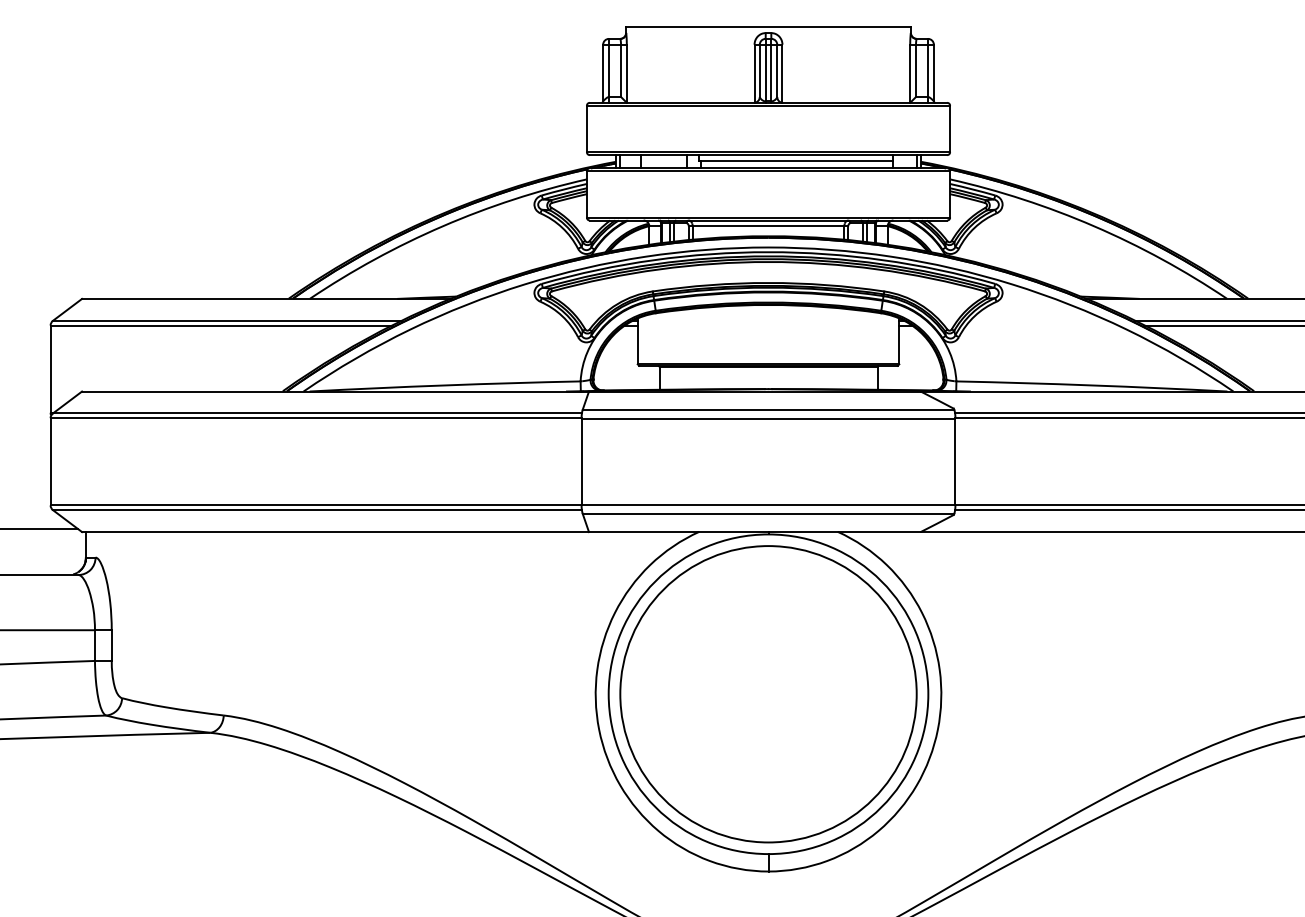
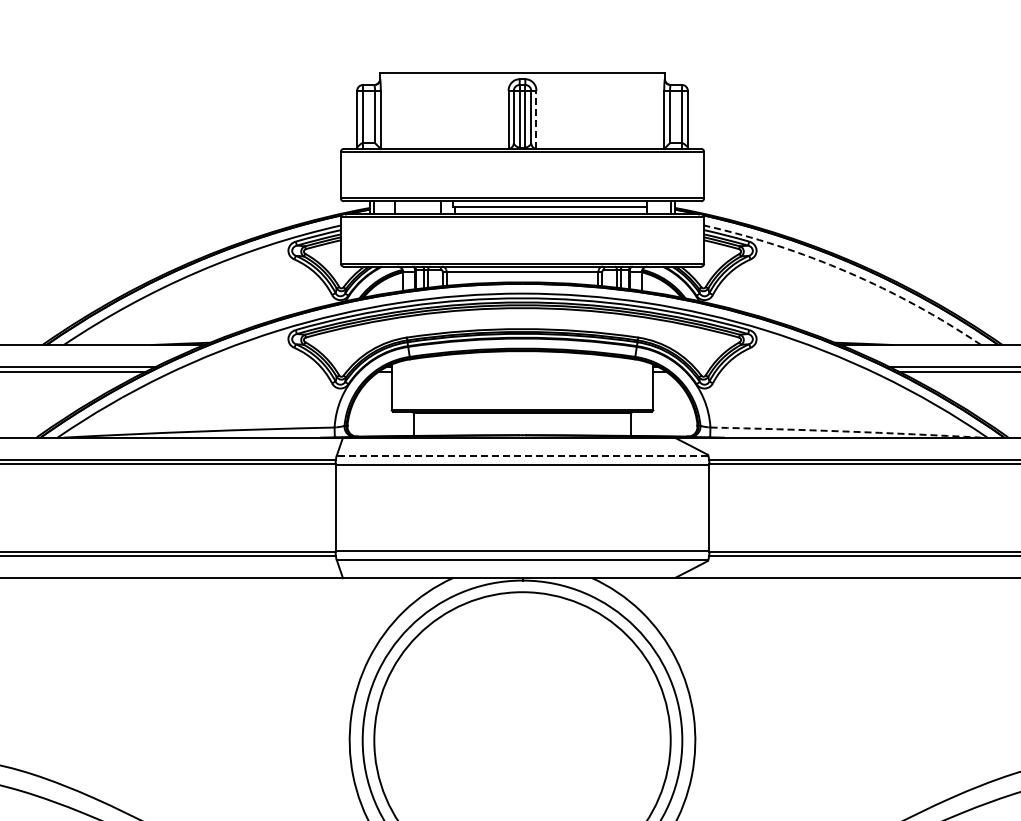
line: (782, 73) -> (536, 119), solid -> dashed
arc: (1094, 226) -> (848, 272), solid -> dashed
arc: (1091, 385) -> (845, 431), solid -> dashed
line: (768, 409) -> (522, 455), solid -> dashed

